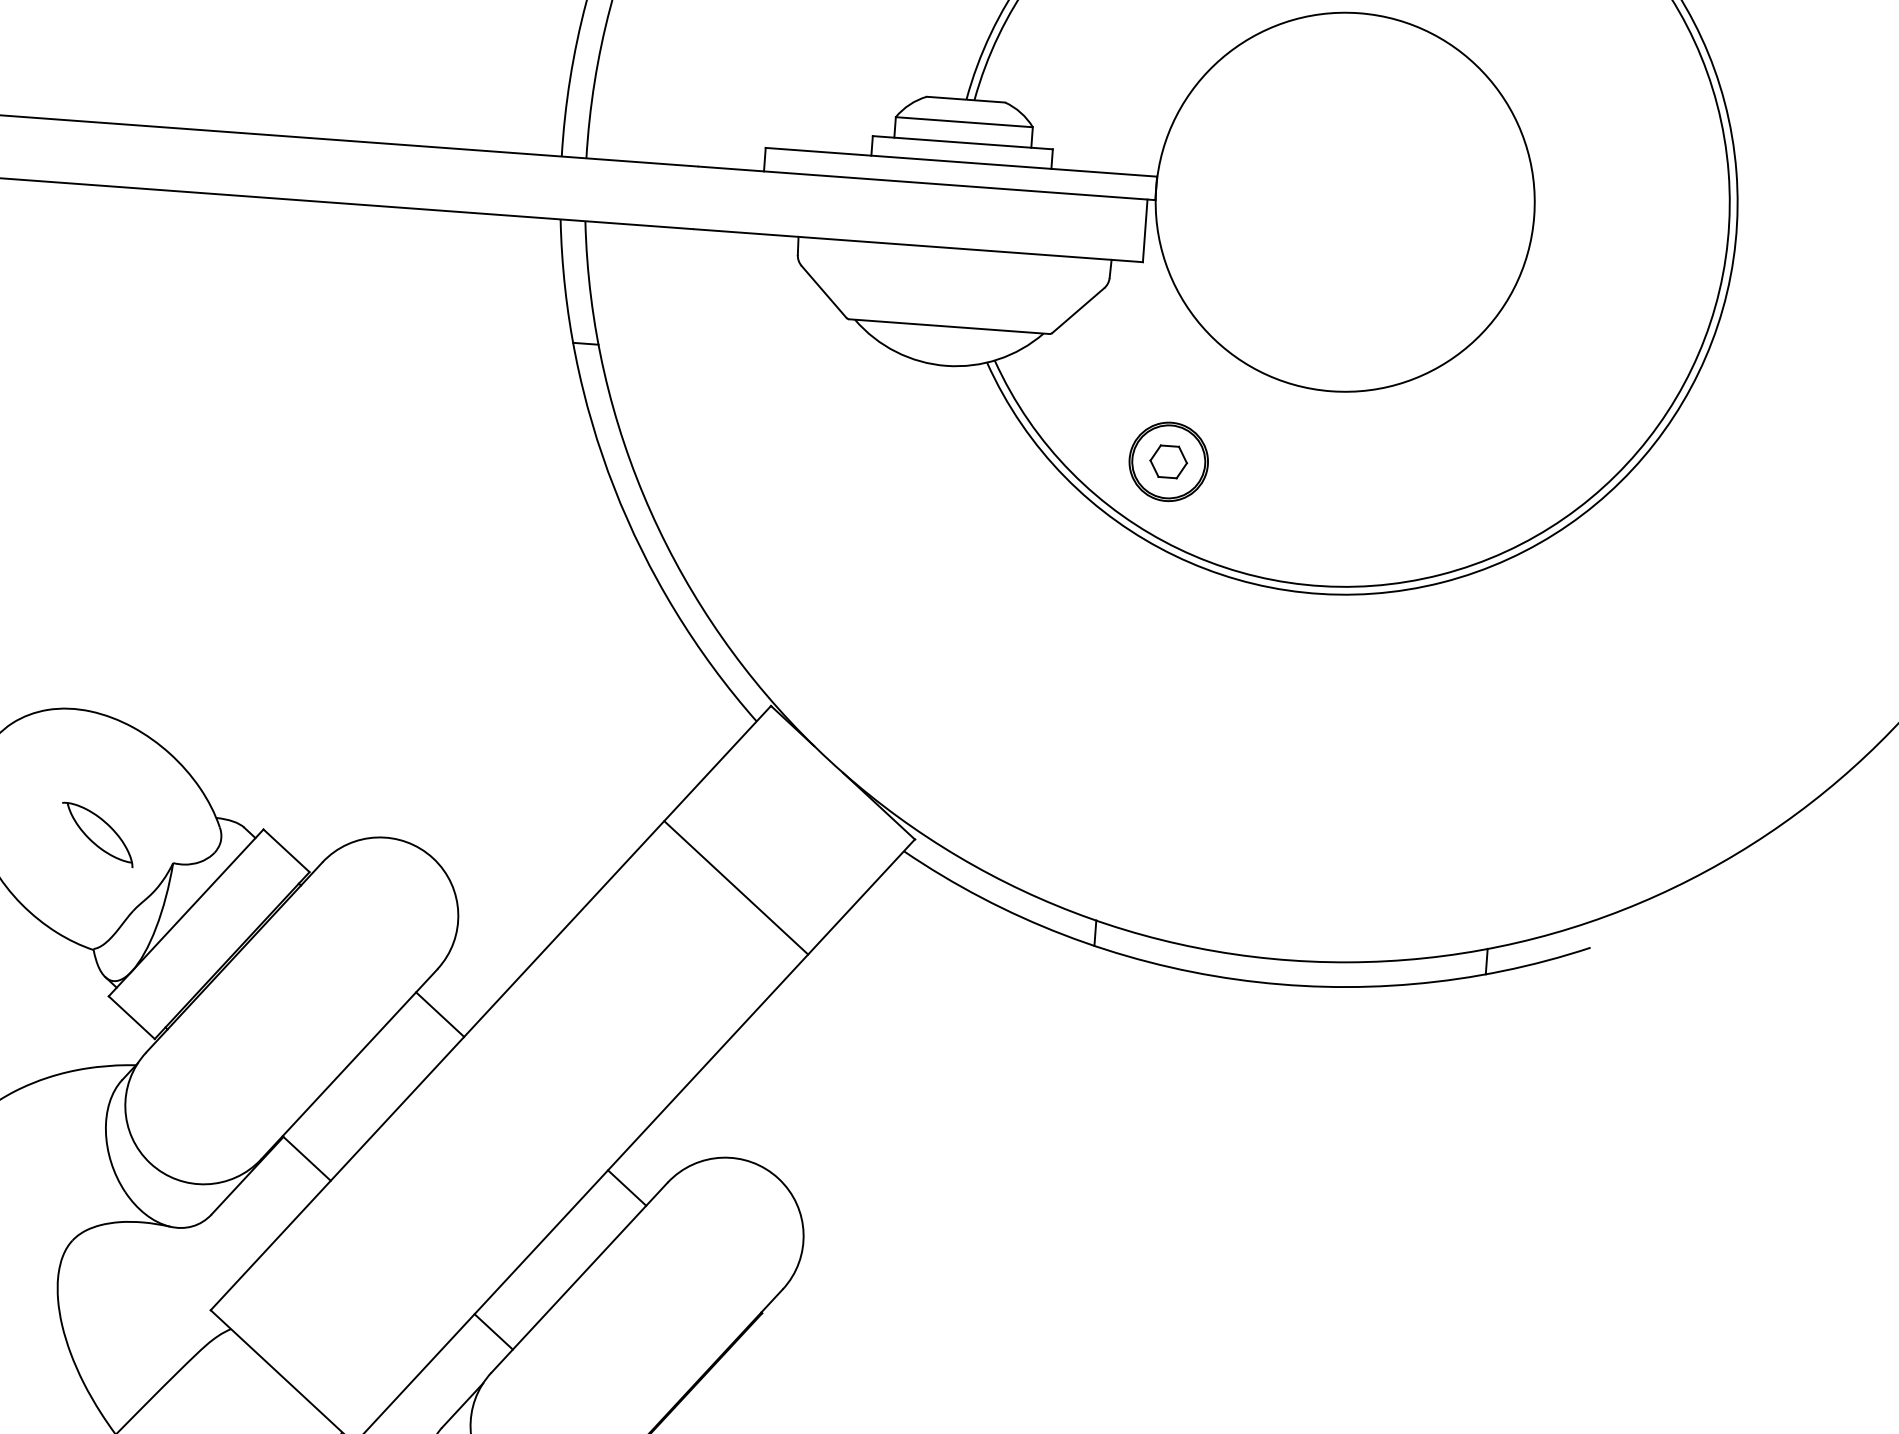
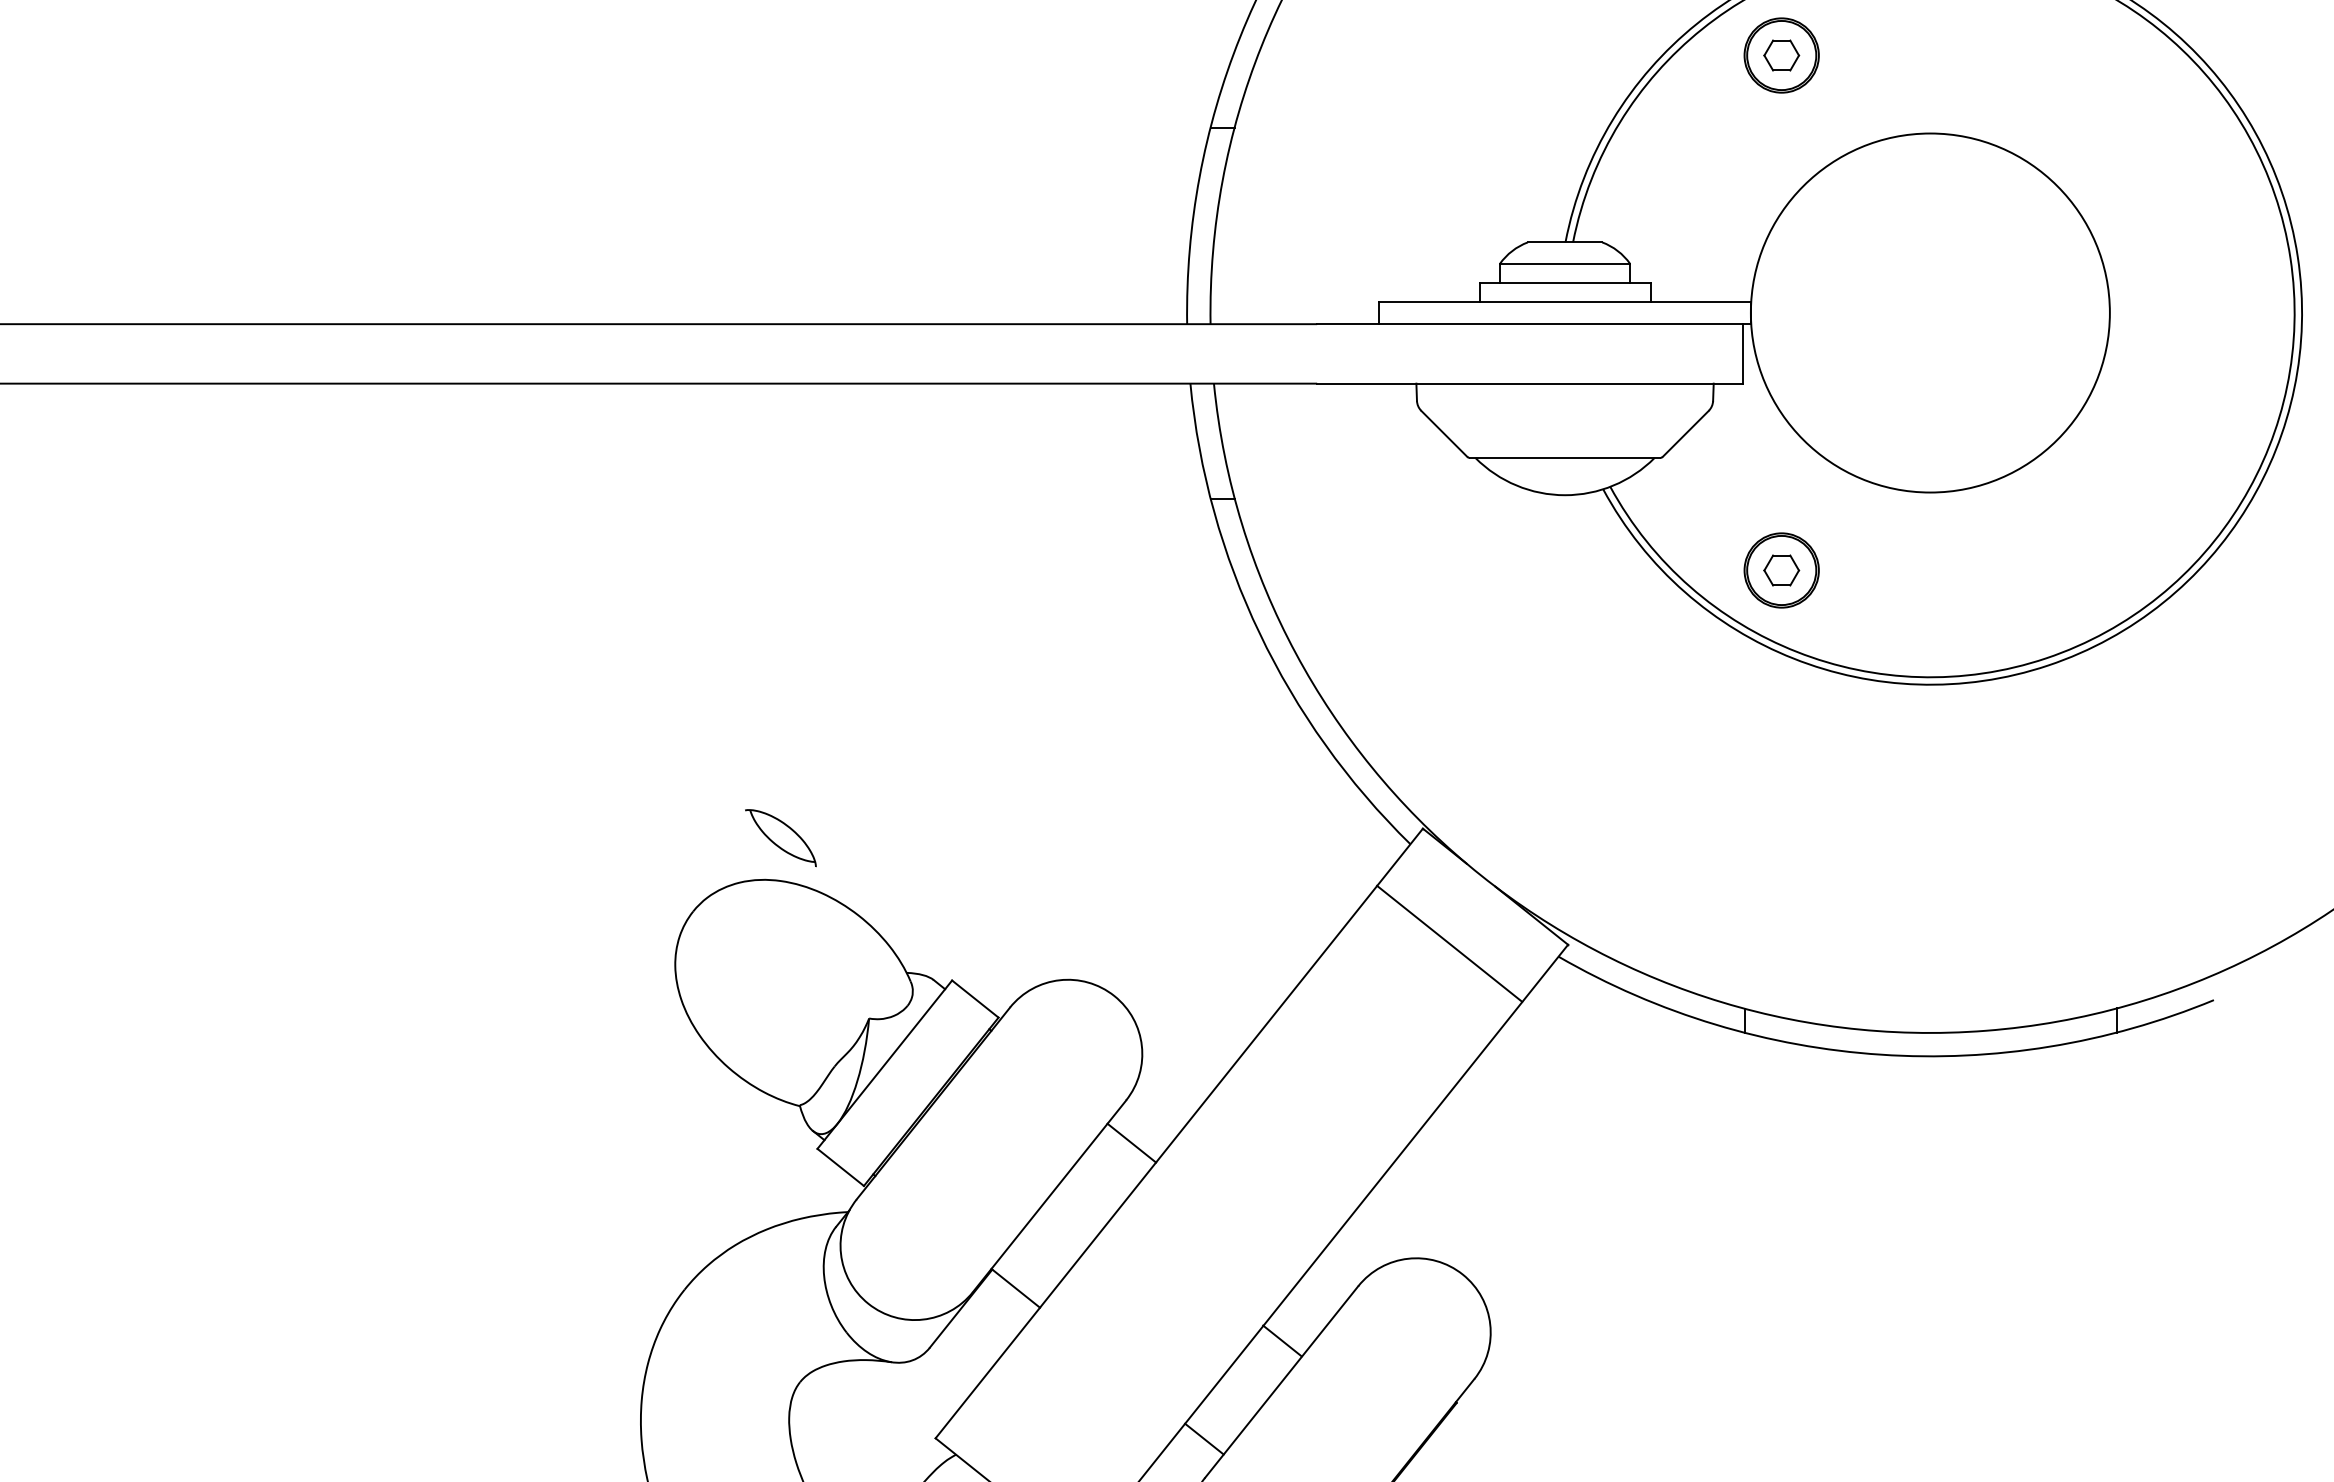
part: (97, 835) -> (780, 838), moved
line: (736, 887) -> (1449, 943), moved
line: (627, 1187) -> (1282, 1340), moved

